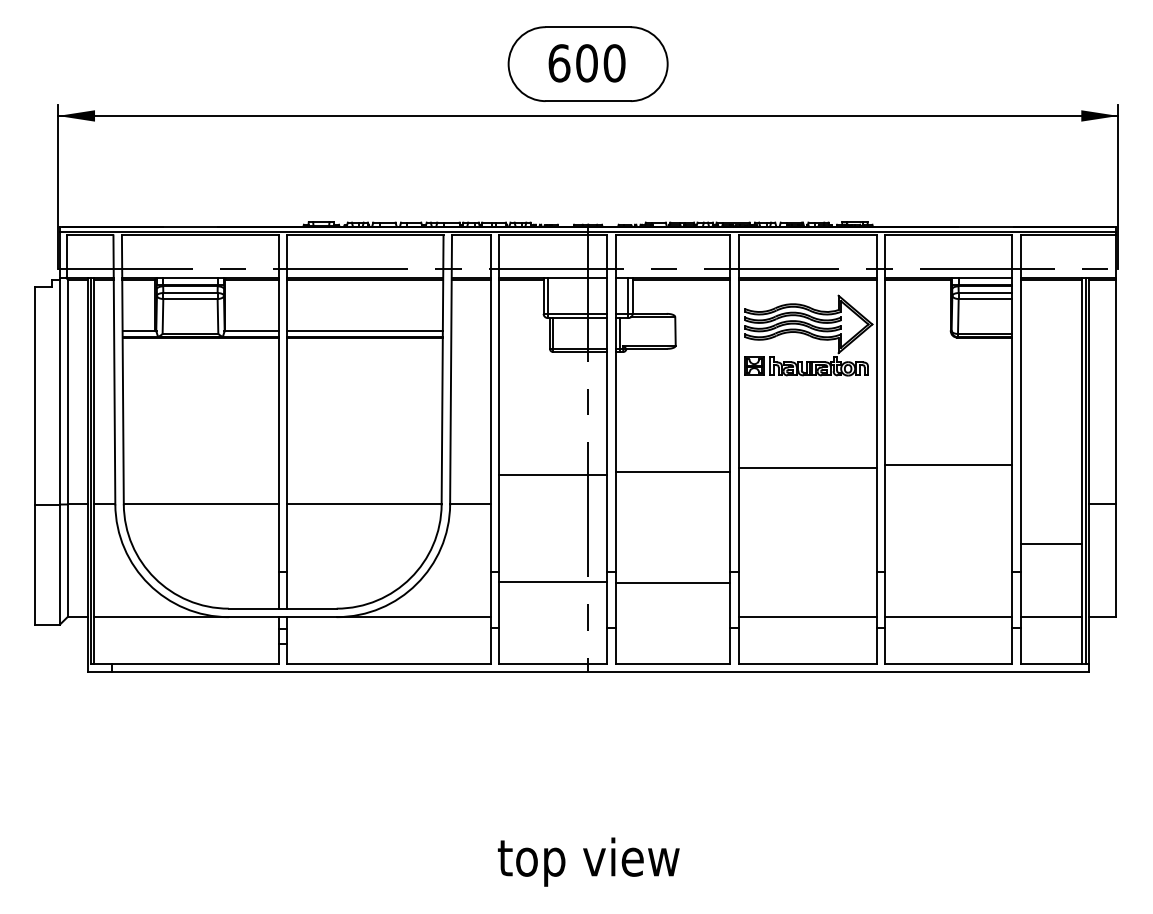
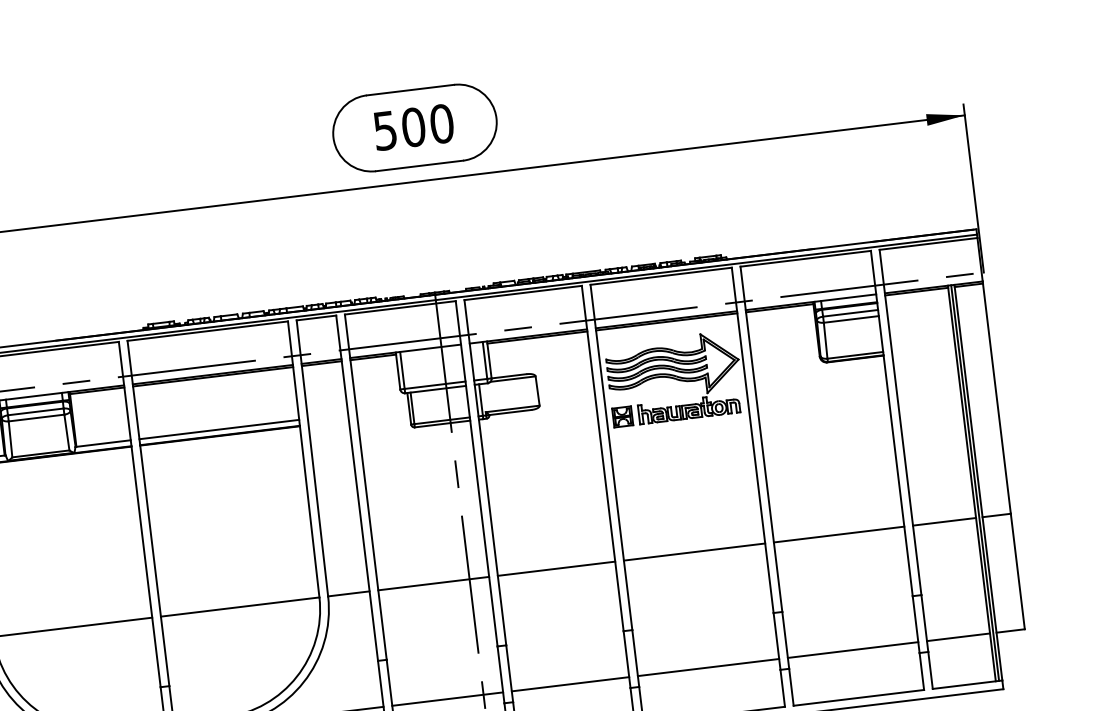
text: (559, 63) -> (385, 130), 600 -> 500
line: (948, 465) -> (838, 534), moved
line: (807, 468) -> (694, 552), moved
line: (672, 472) -> (556, 568), moved
line: (553, 475) -> (434, 583), moved
line: (1051, 544) -> (944, 521), moved
line: (553, 582) -> (448, 699), moved
line: (672, 583) -> (570, 684), moved

